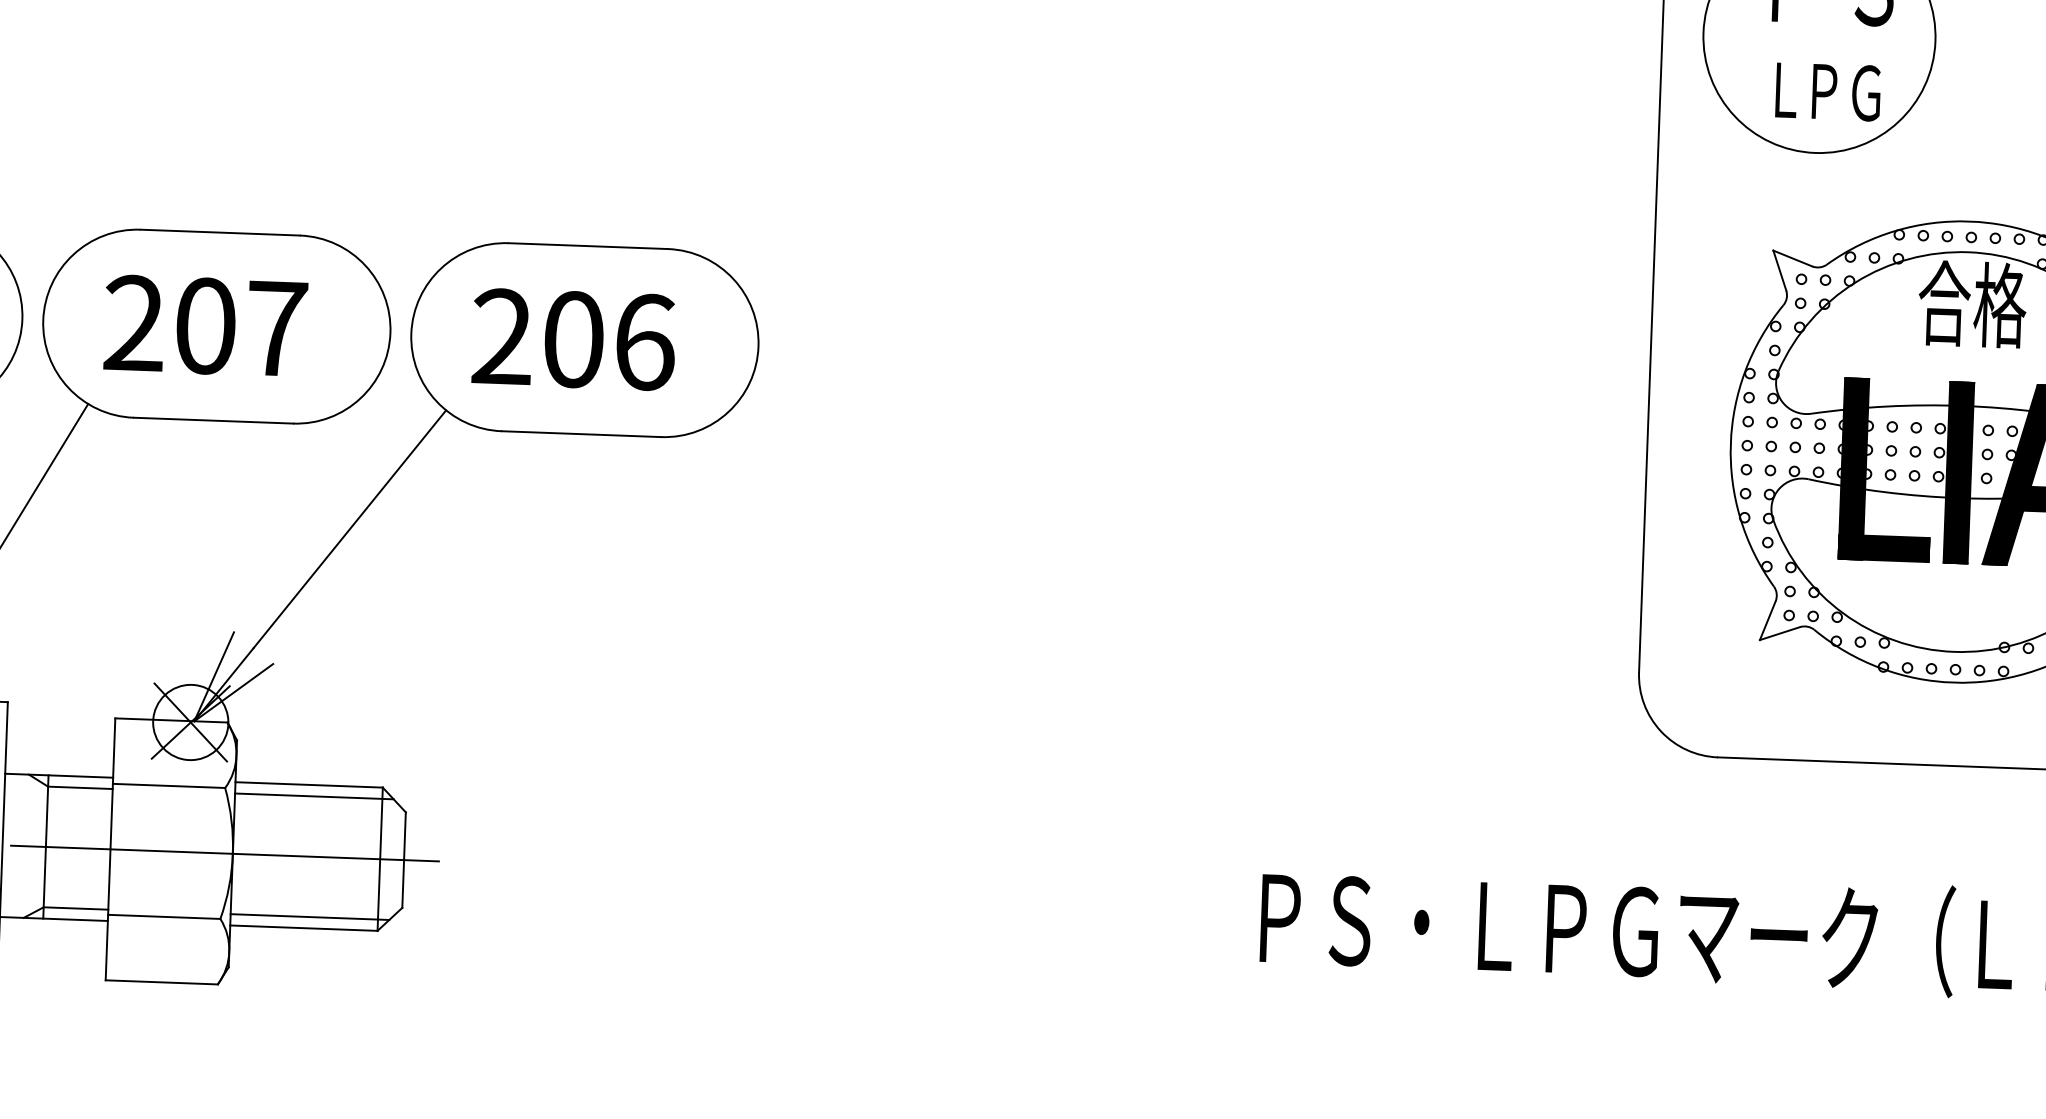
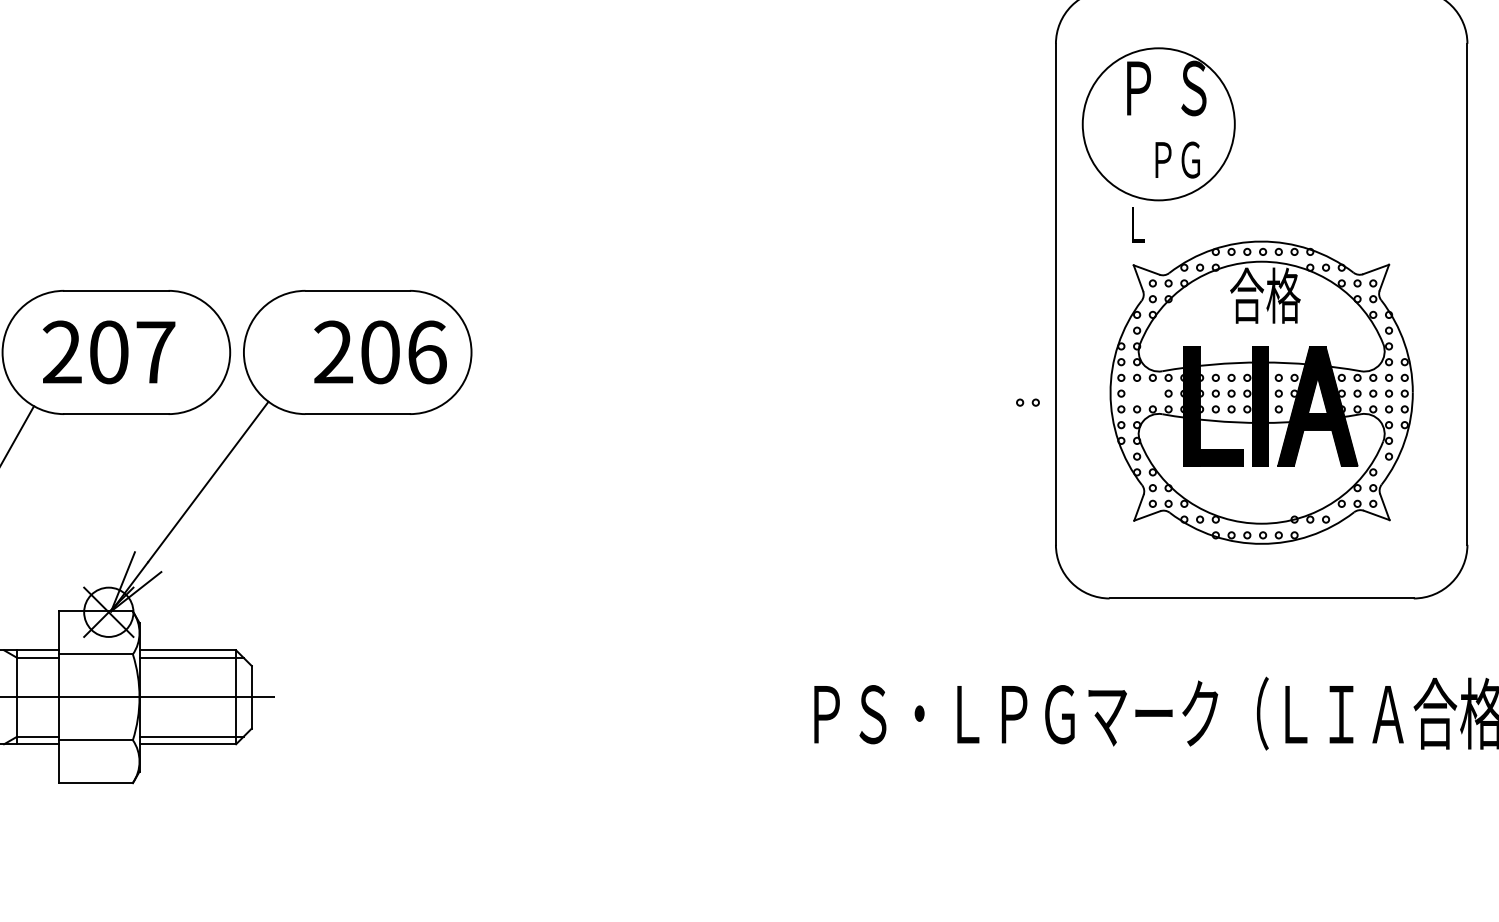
text: (1786, 89) -> (1138, 224), moved
text: (573, 339) -> (380, 352), moved
part: (1782, 446) -> (1027, 402), moved

